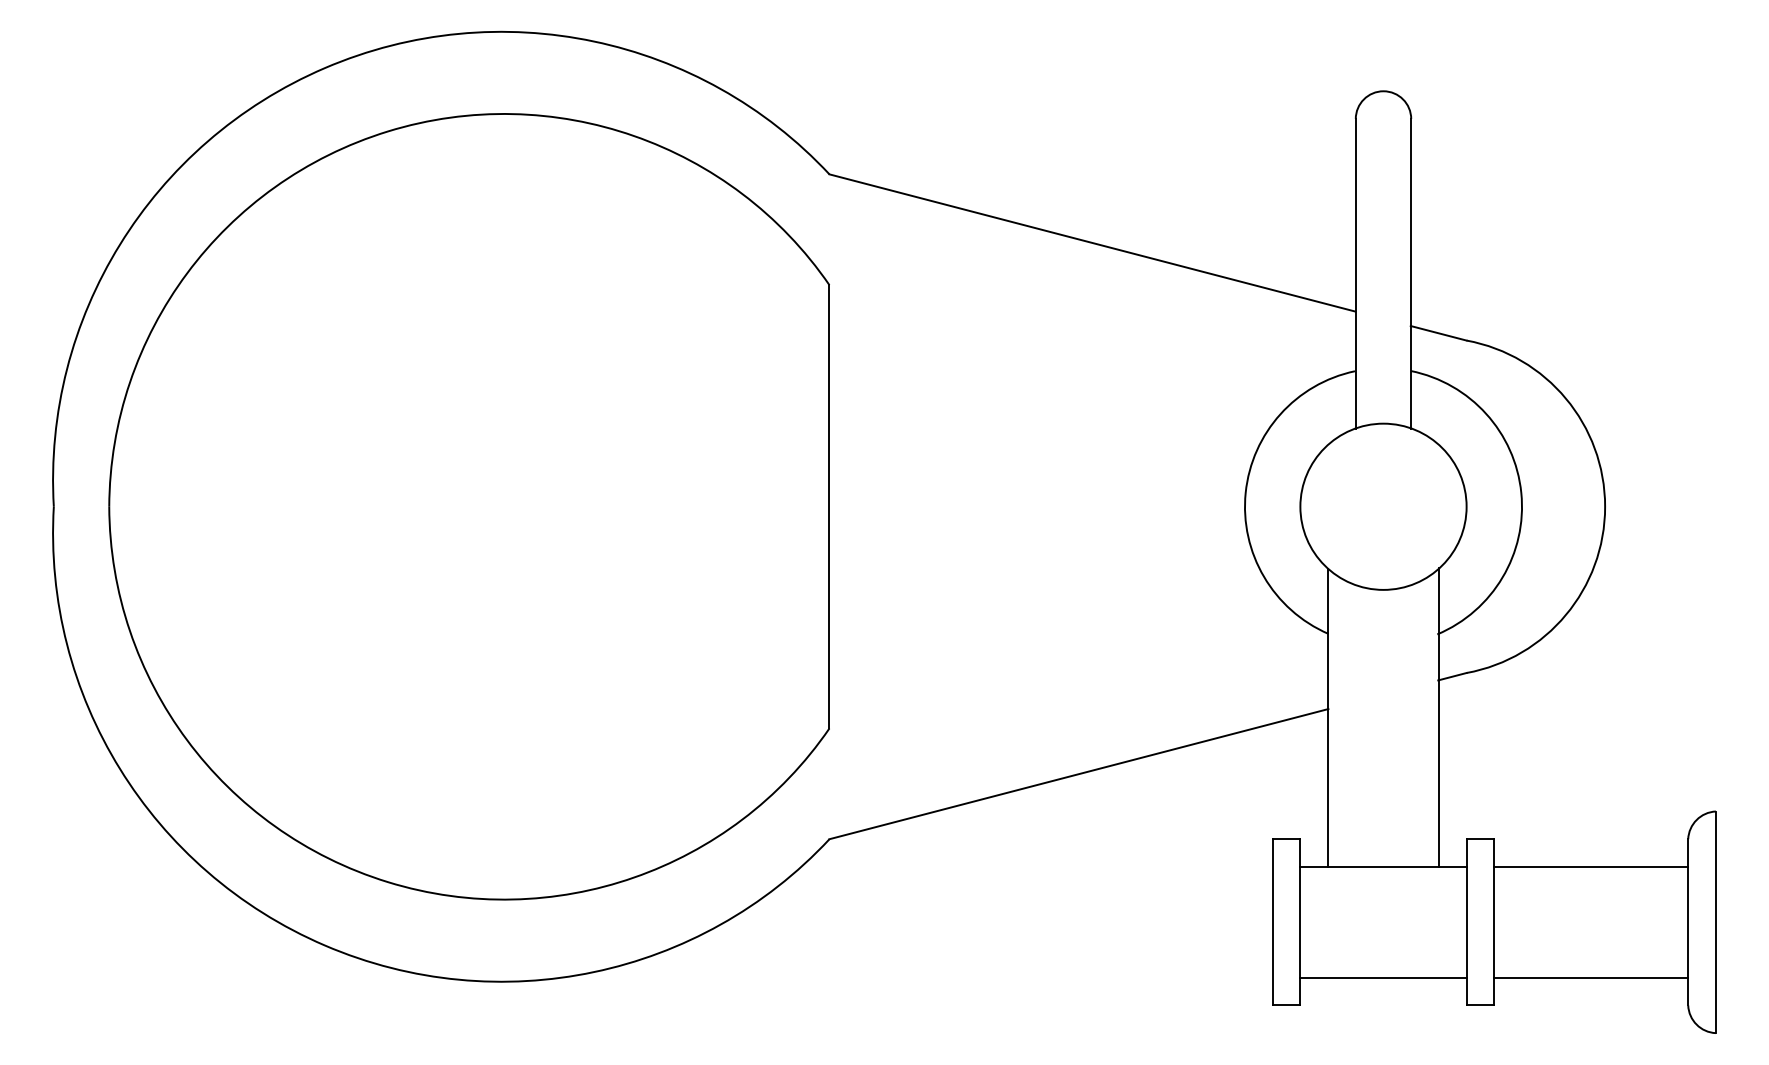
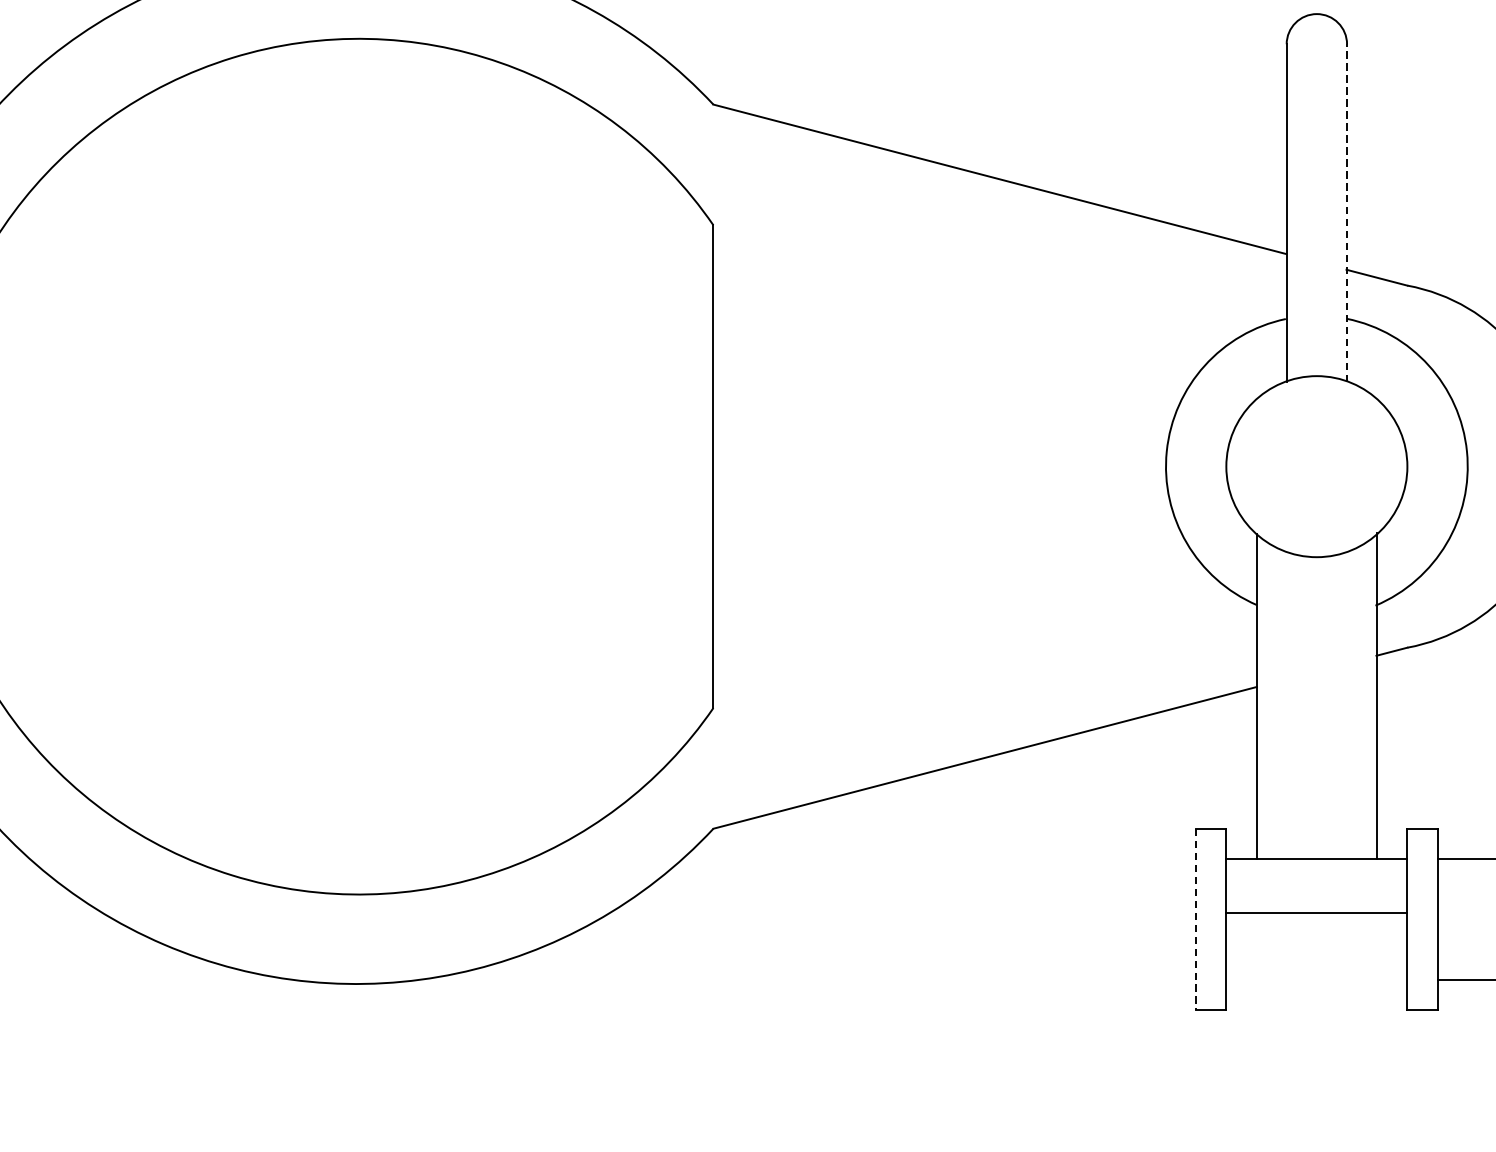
line: (1411, 273) -> (1347, 212), solid -> dashed
line: (1272, 922) -> (1195, 919), solid -> dashed
line: (1383, 977) -> (1316, 912), moved

